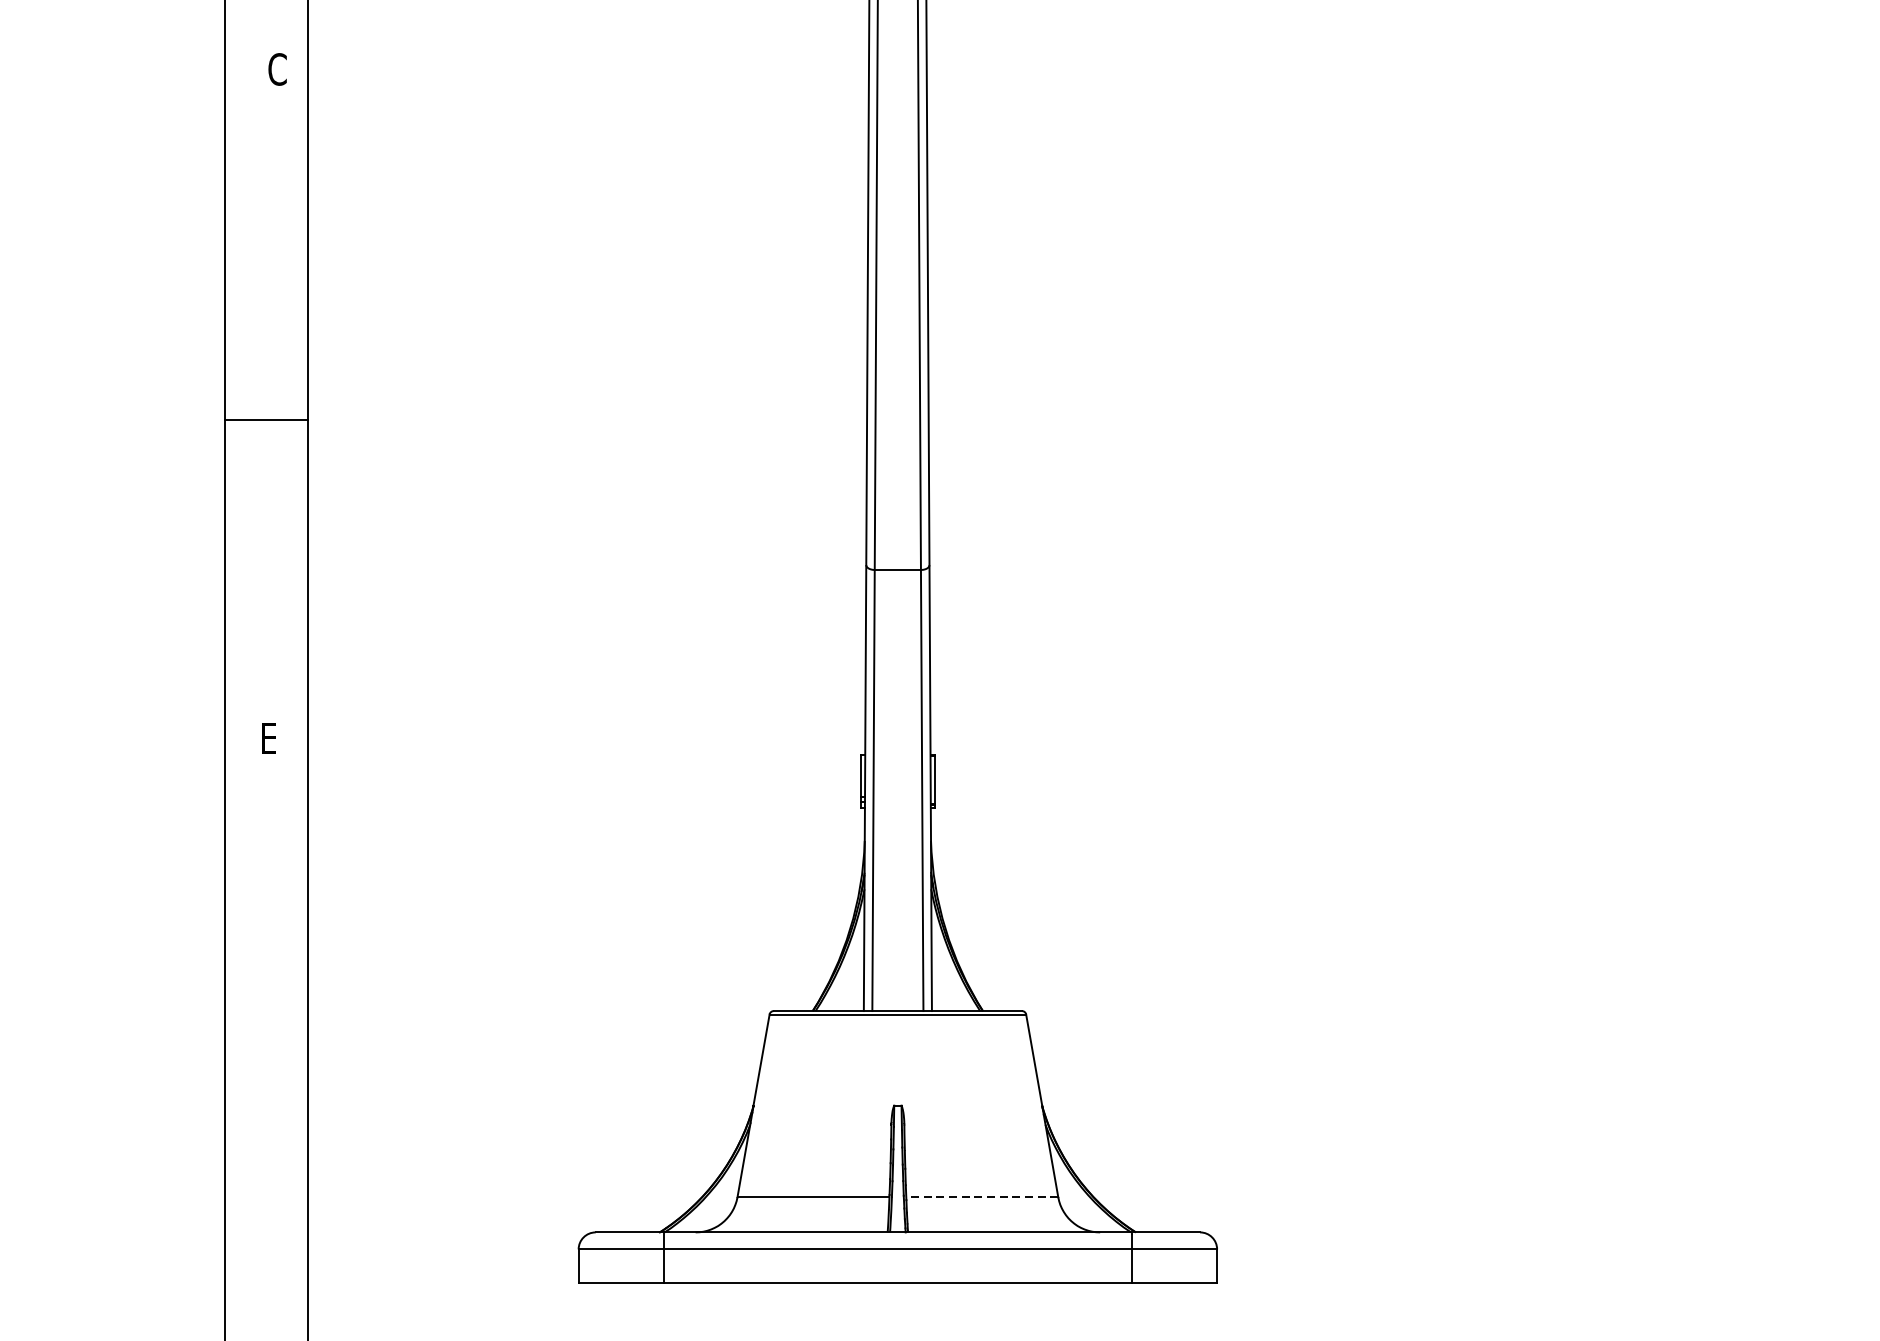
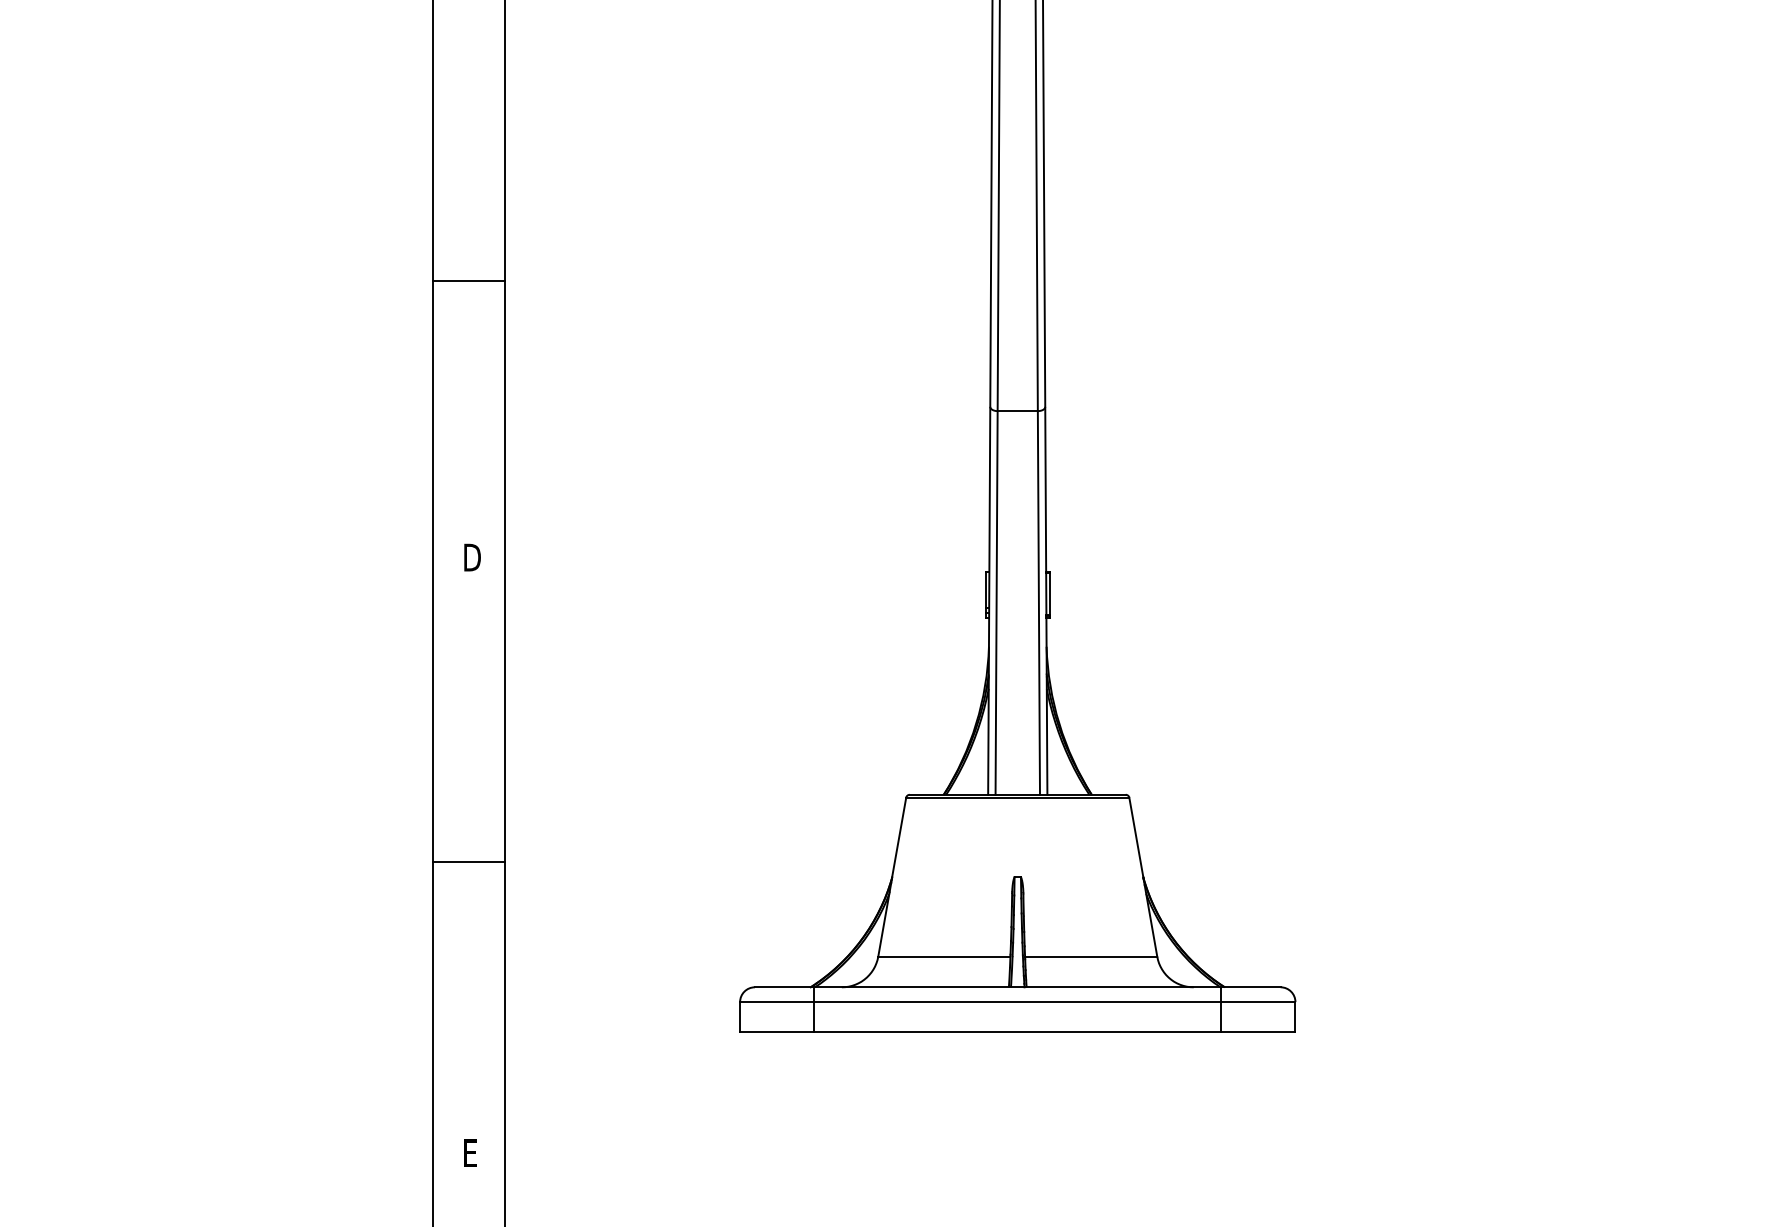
text: (270, 738) -> (472, 557), E -> D
line: (266, 1088) -> (468, 862), added
line: (981, 1196) -> (1090, 956), dashed -> solid

